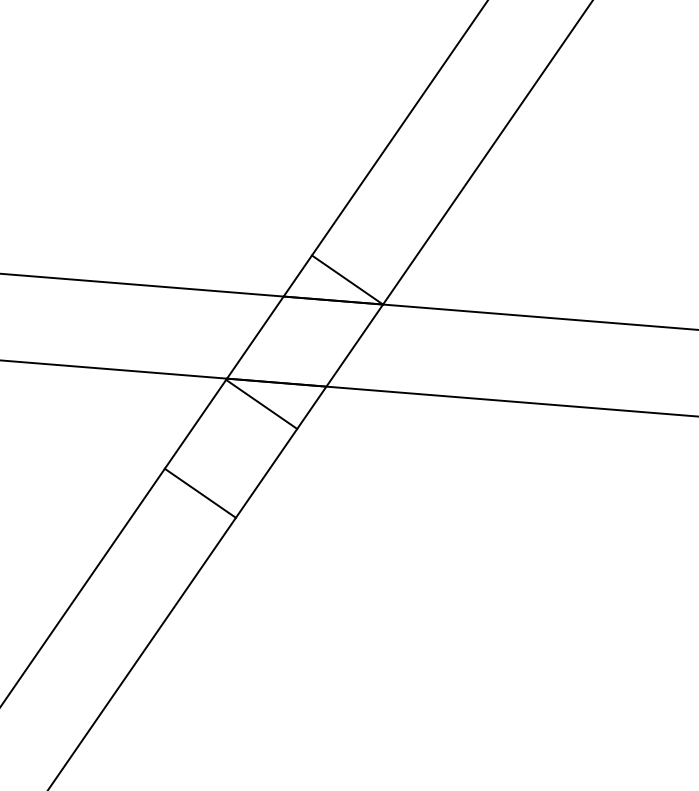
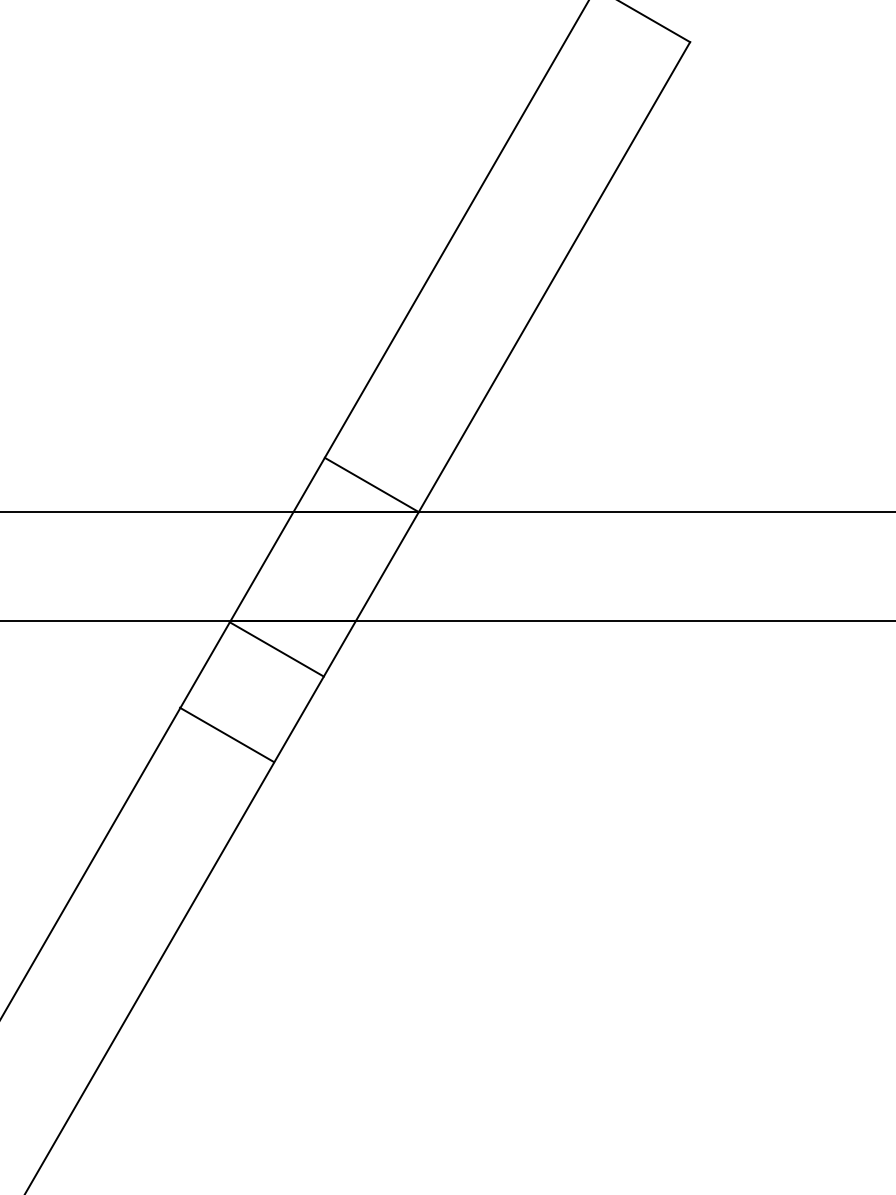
line: (200, 492) -> (227, 734), moved

